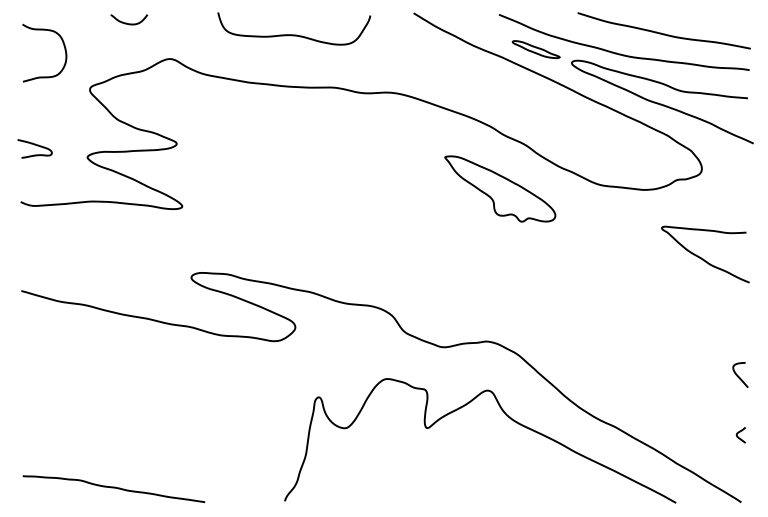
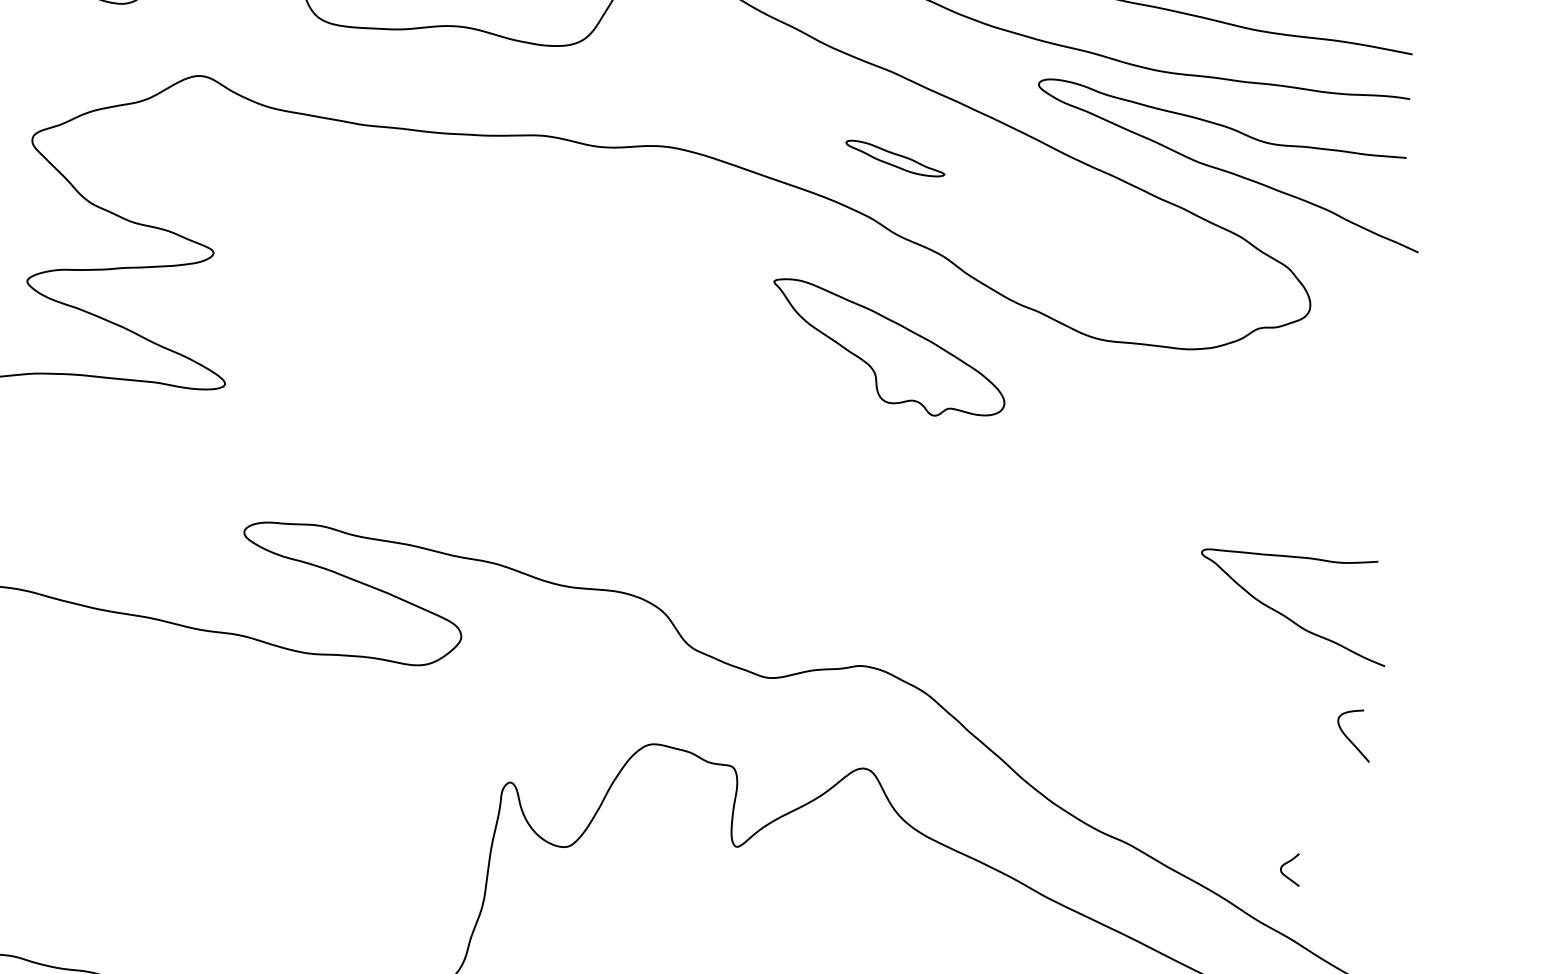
part: (535, 49) -> (893, 158), moved
curve: (703, 258) -> (1288, 615), moved
curve: (738, 375) -> (1349, 736), moved
curve: (738, 436) -> (1284, 872), moved

